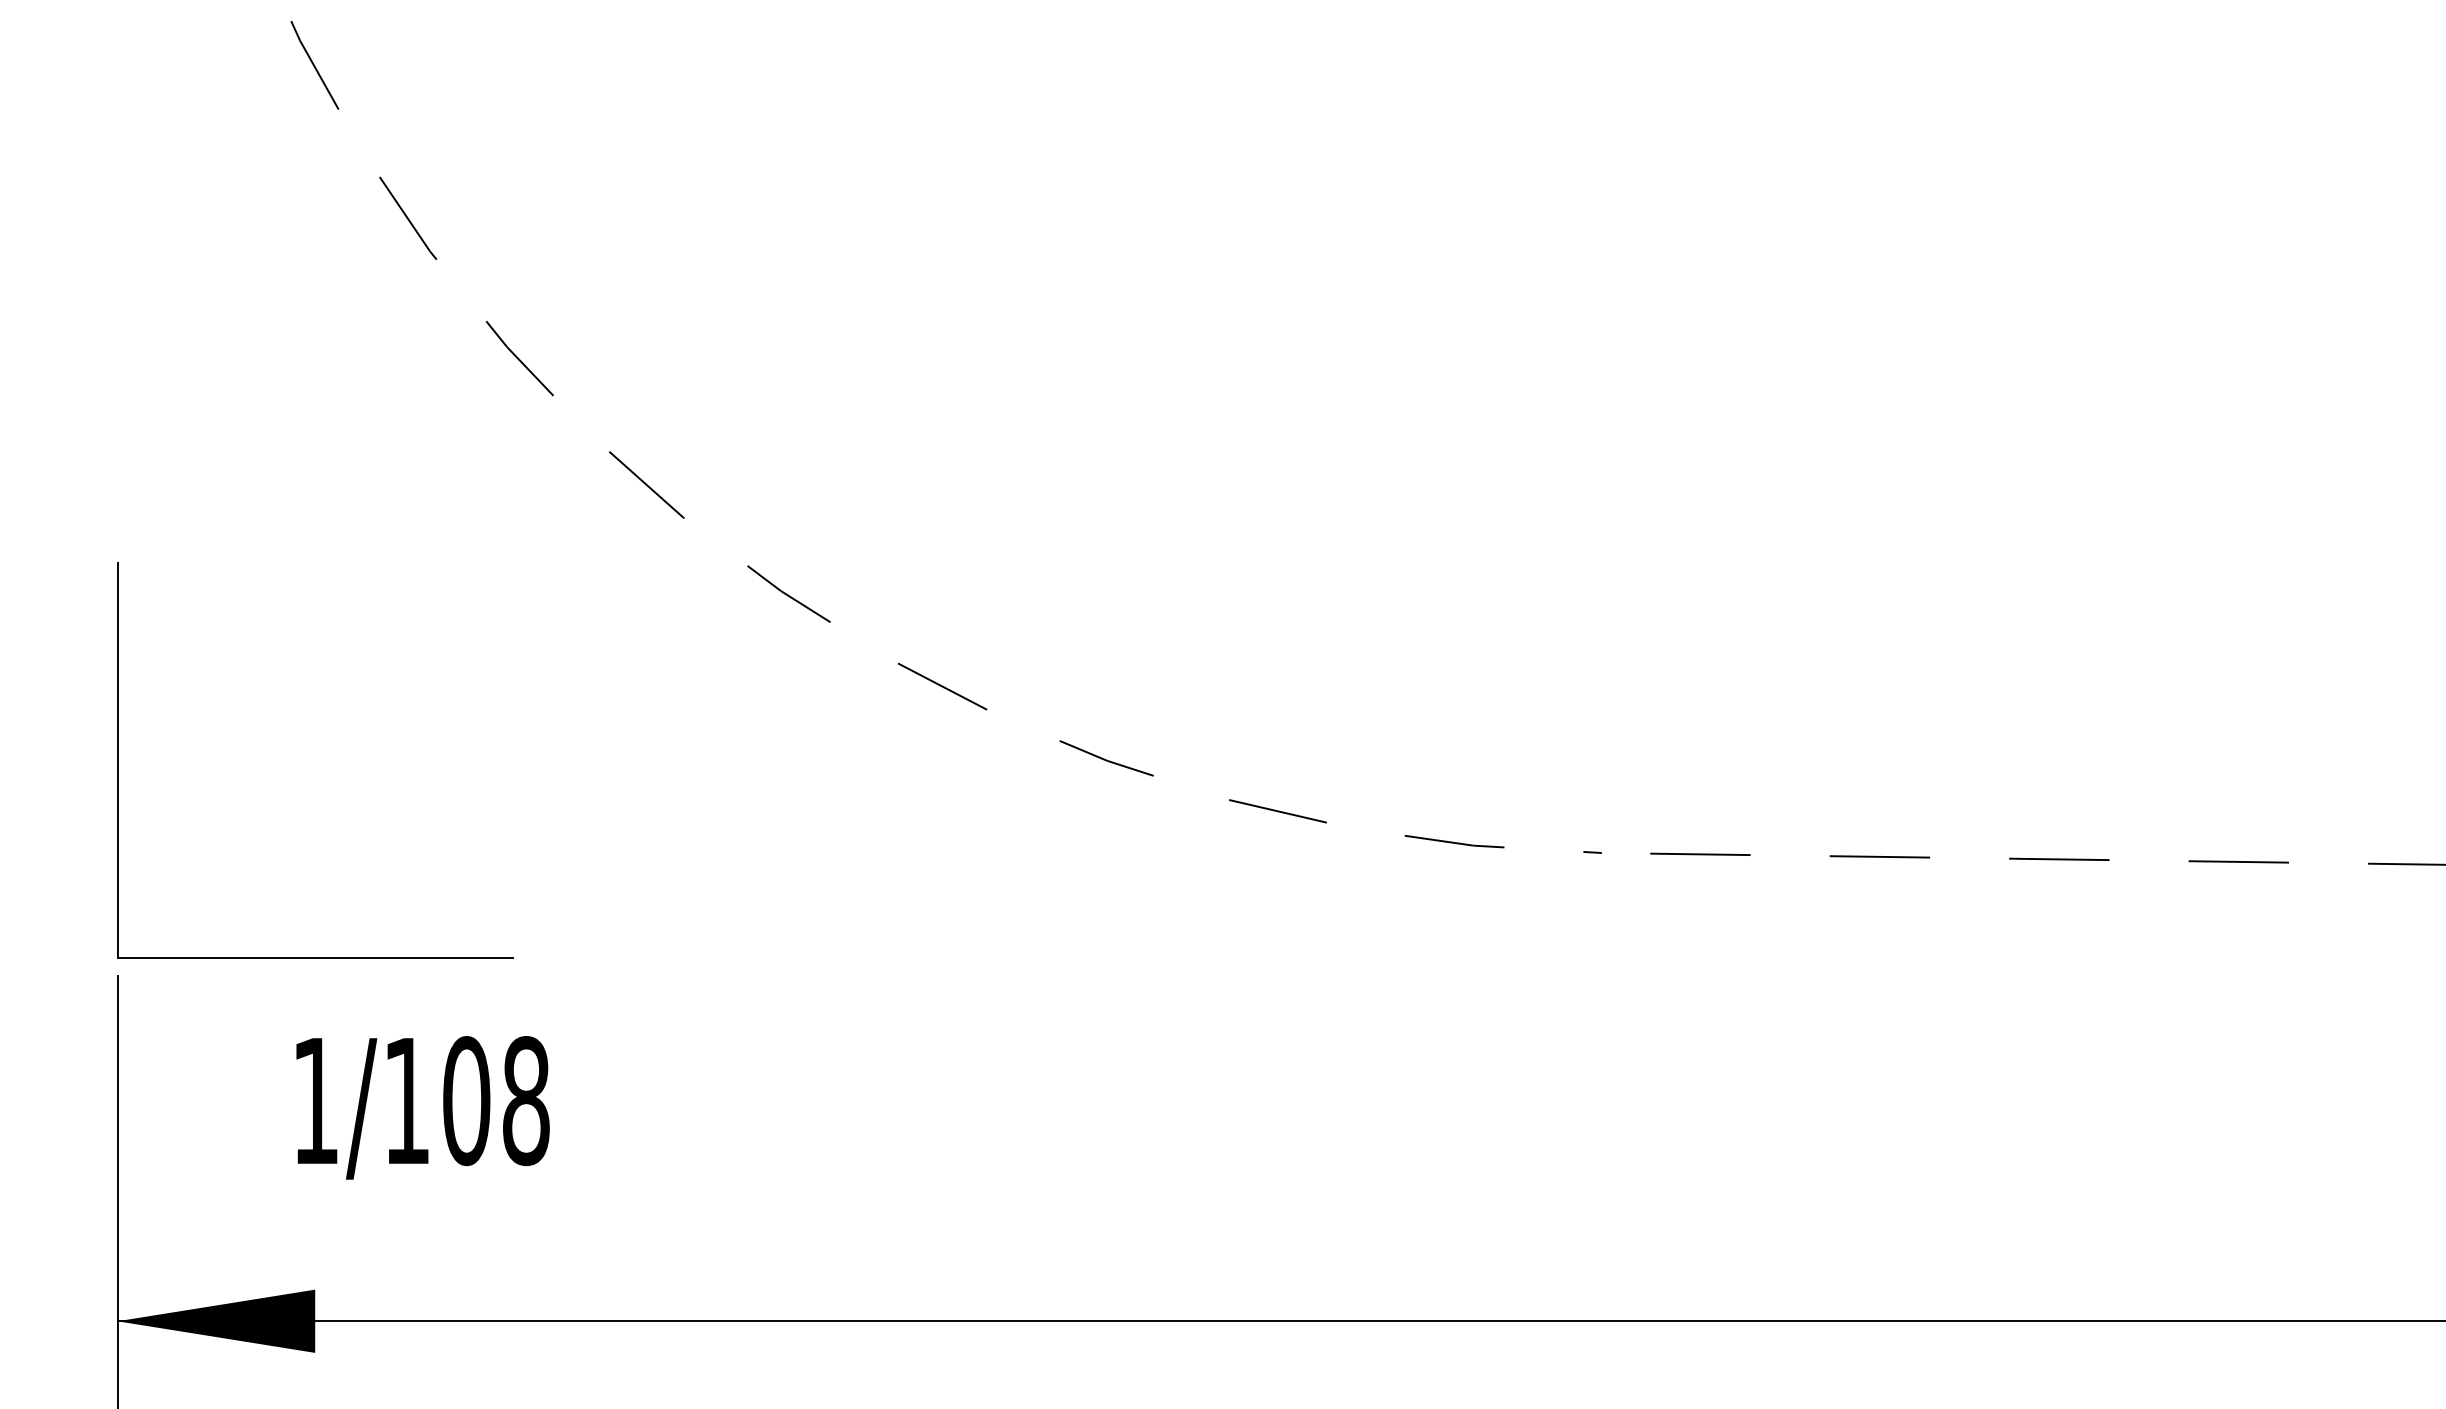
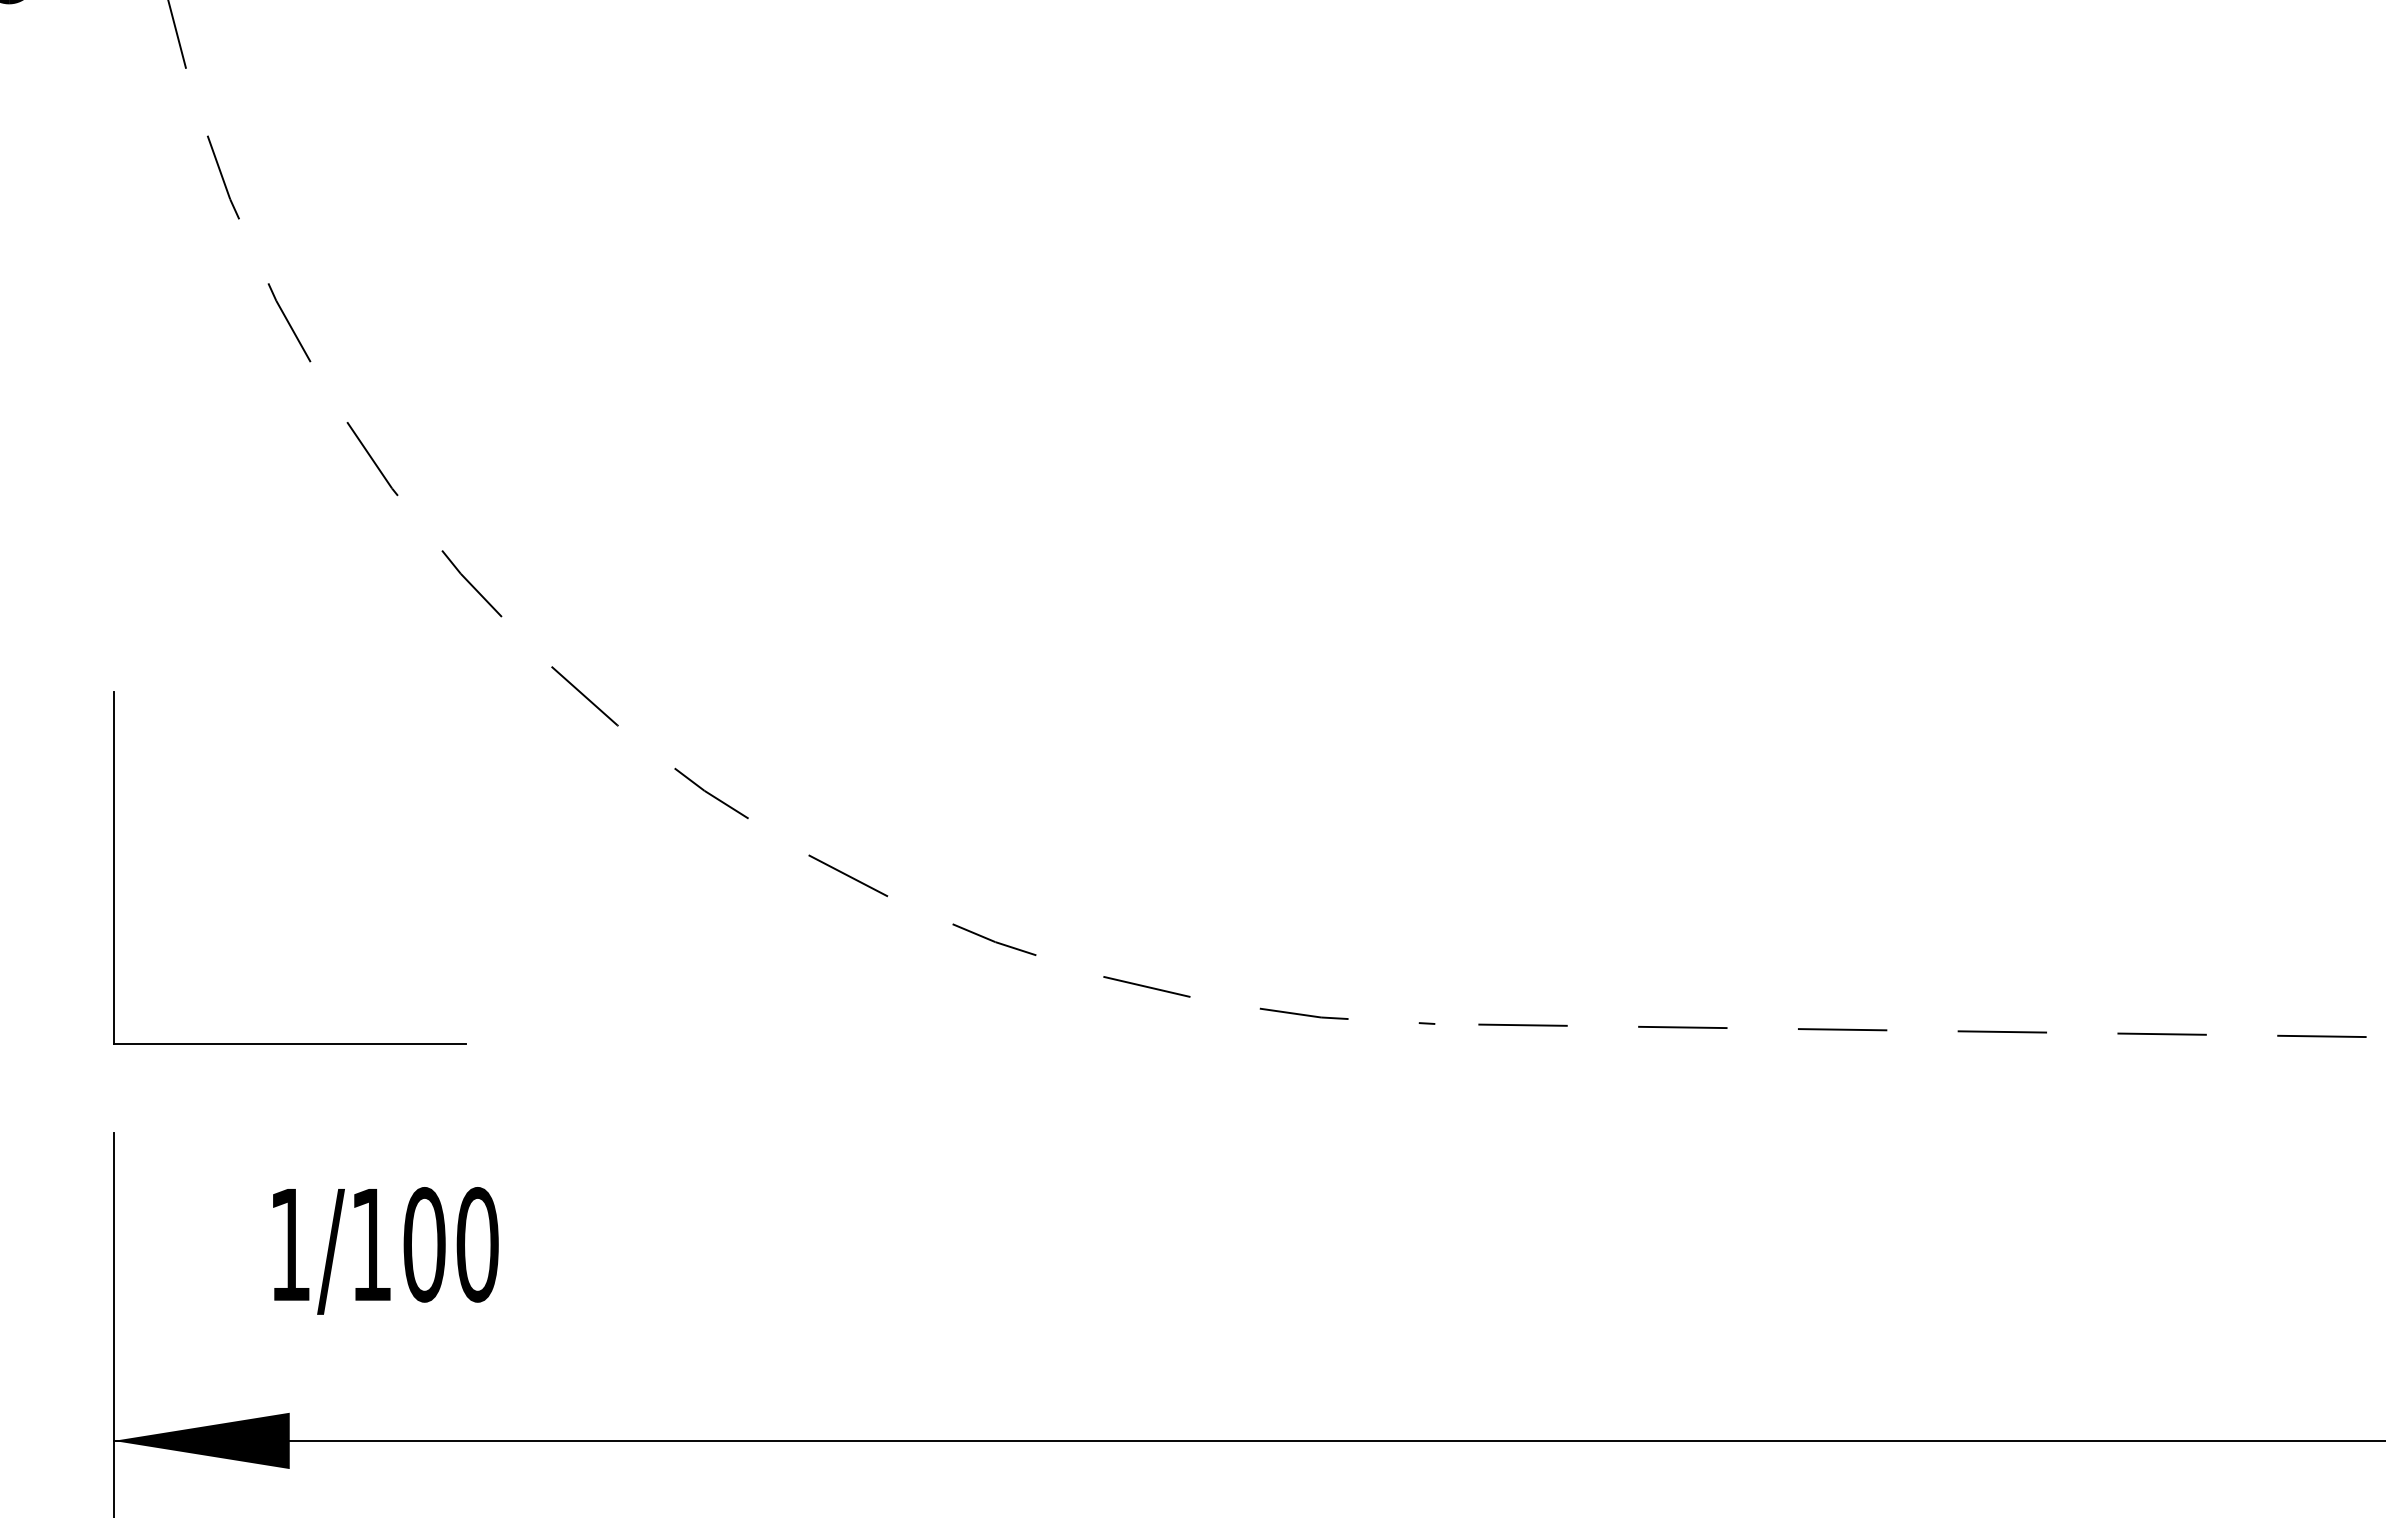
part: (118, 760) -> (114, 867), moved
text: (526, 1100) -> (477, 1244), 1/108 -> 1/100

